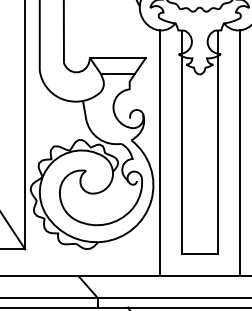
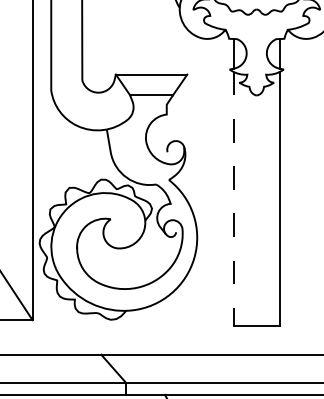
line: (159, 153) -> (205, 196), removed
line: (239, 153) -> (307, 196), removed
line: (181, 155) -> (233, 199), solid -> dashed

